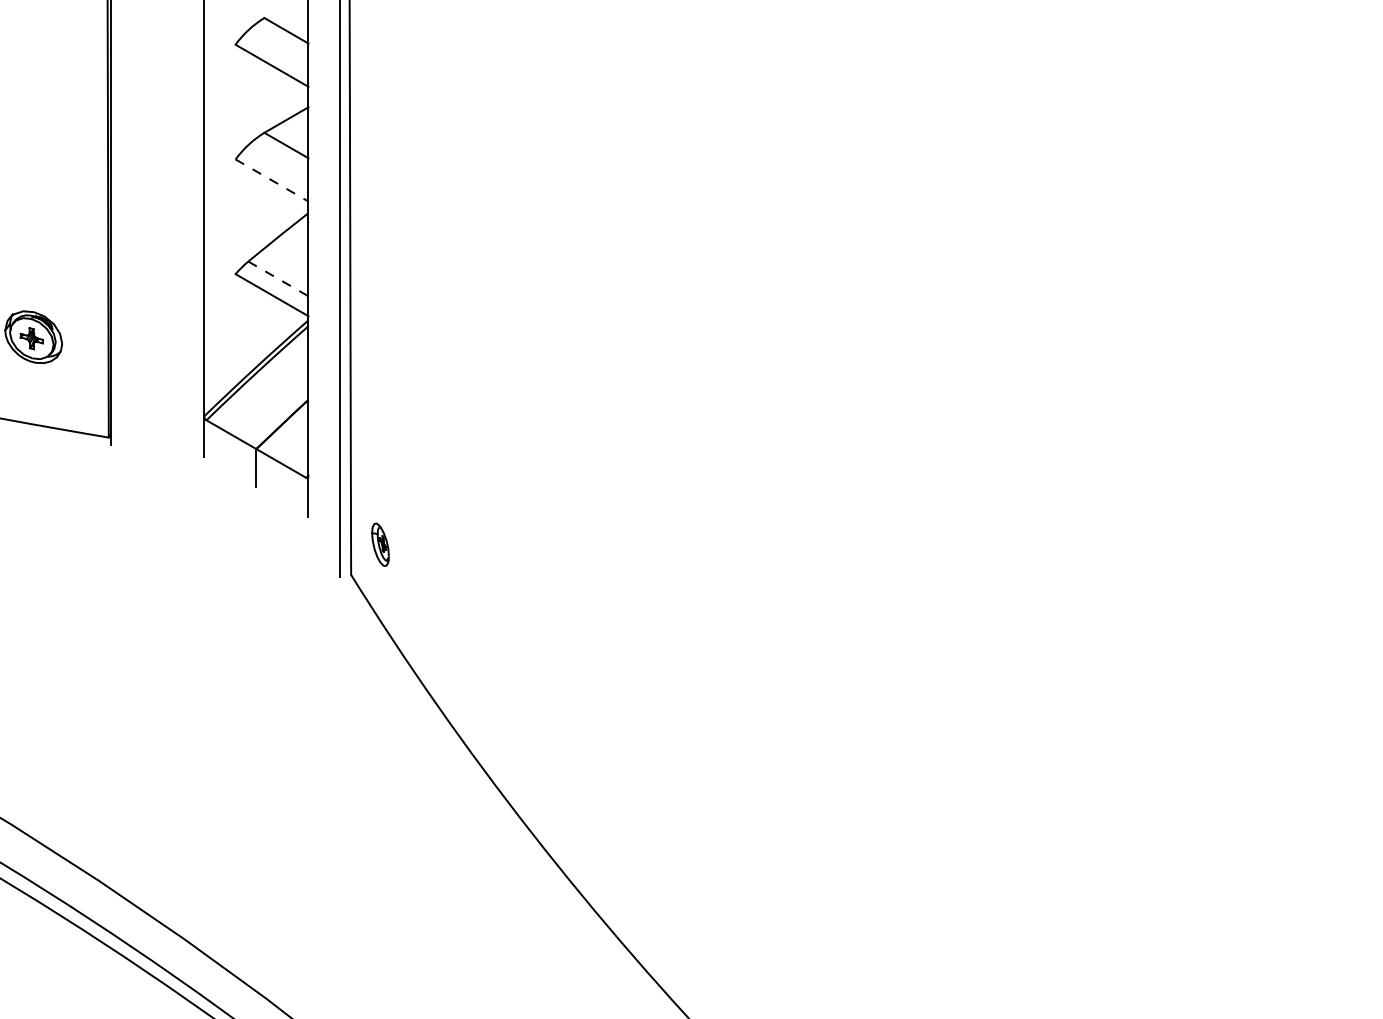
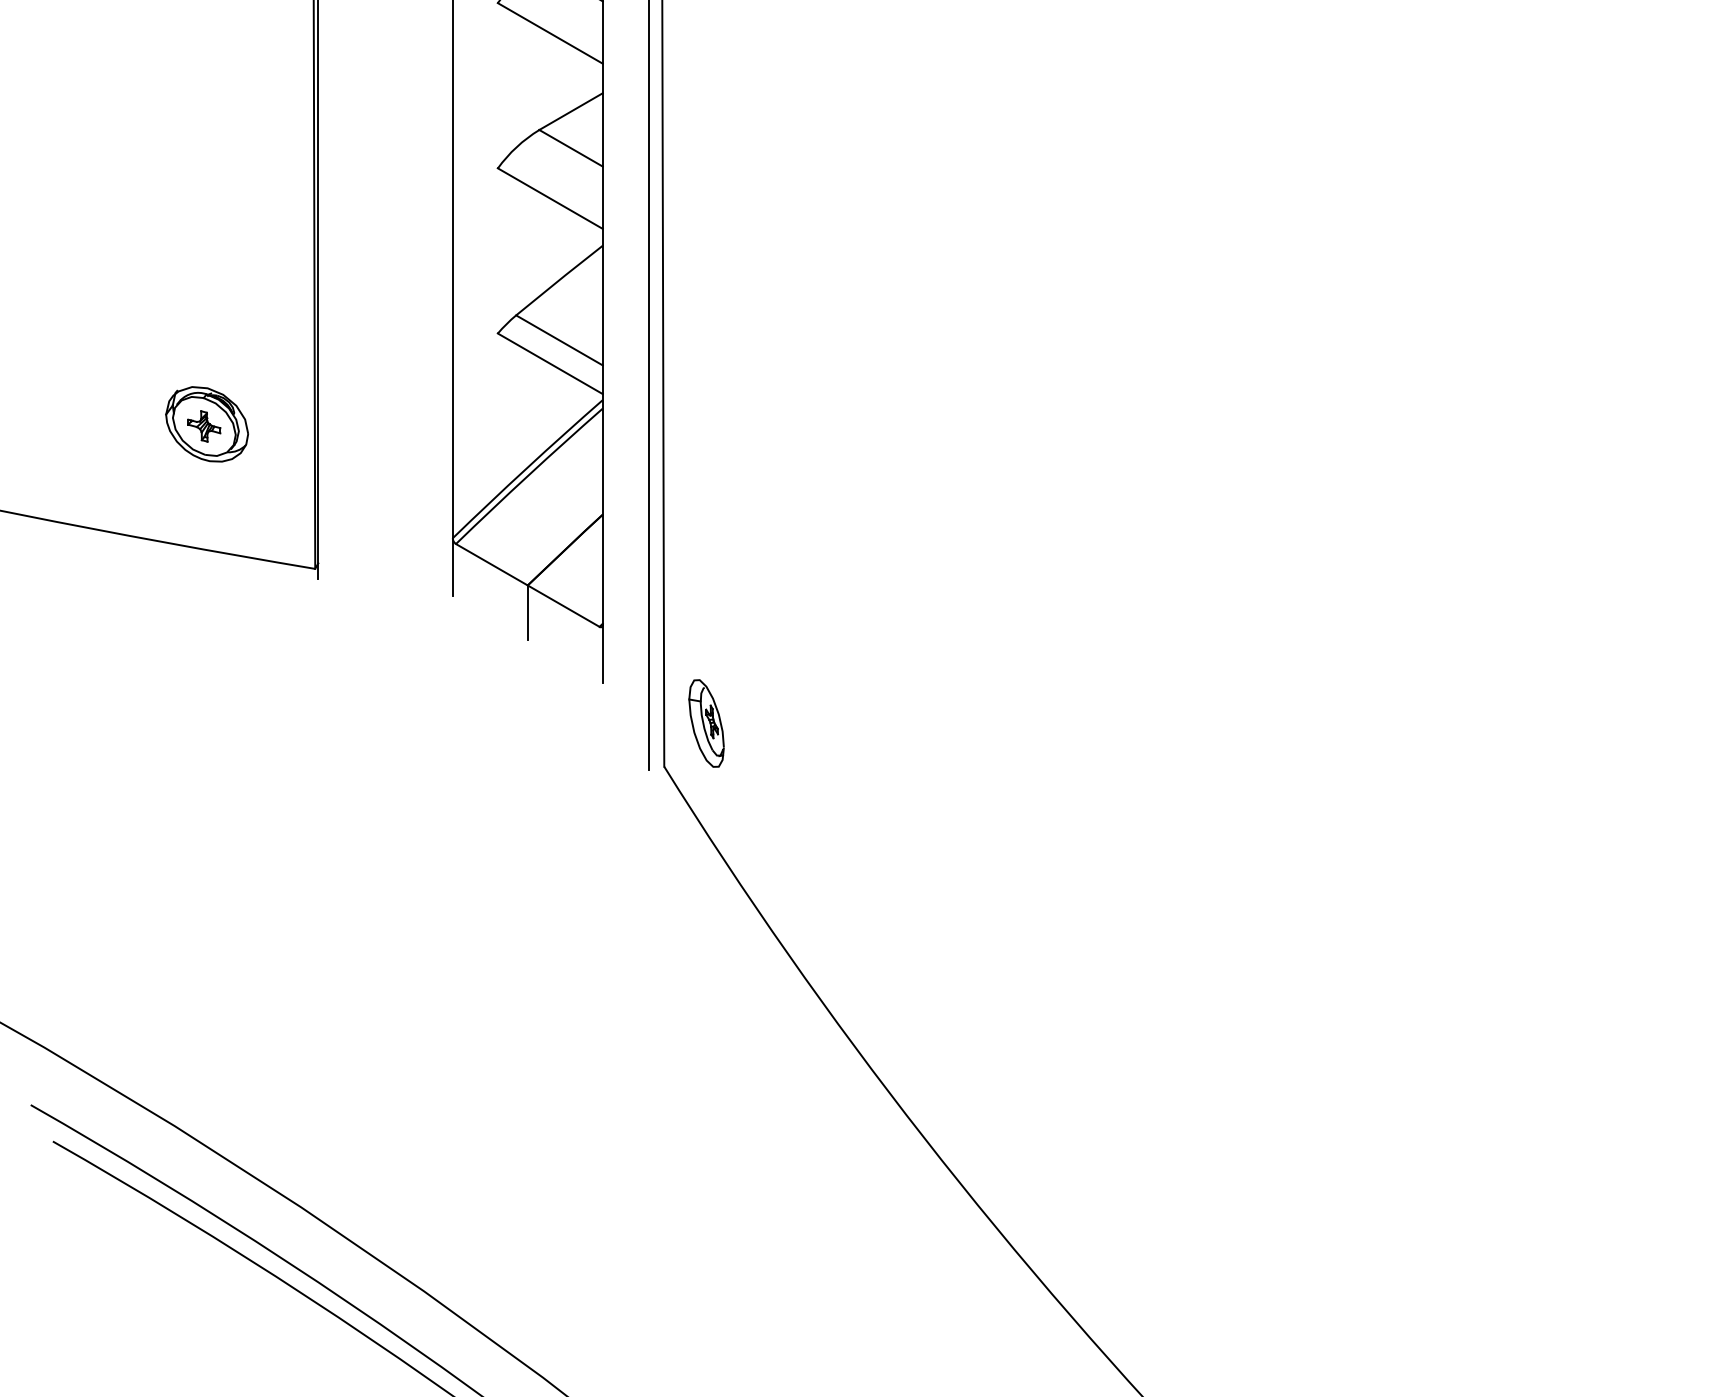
line: (272, 180) -> (551, 198), dashed -> solid
line: (278, 278) -> (559, 339), dashed -> solid
part: (380, 544) -> (706, 722), size x1.43

